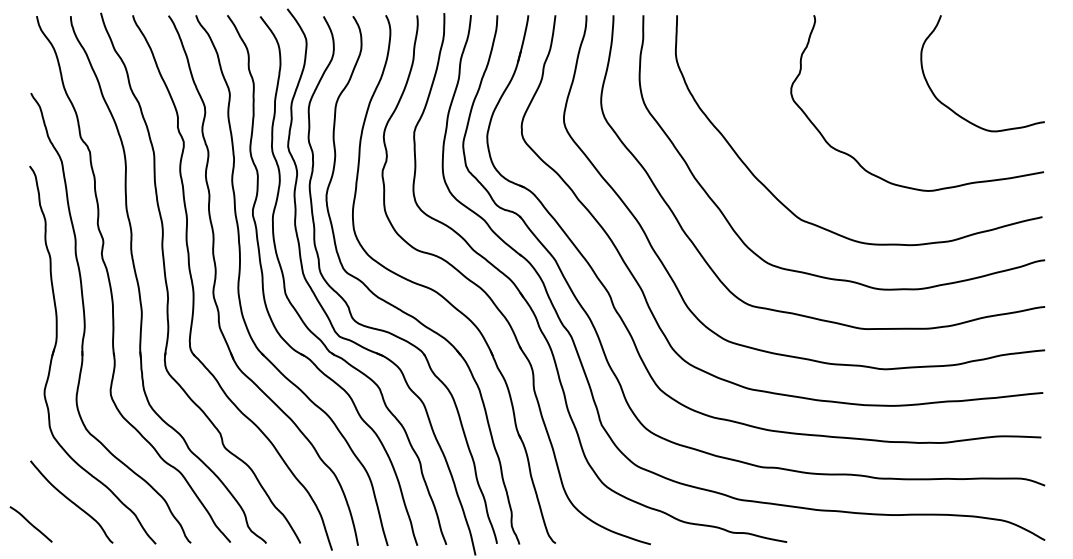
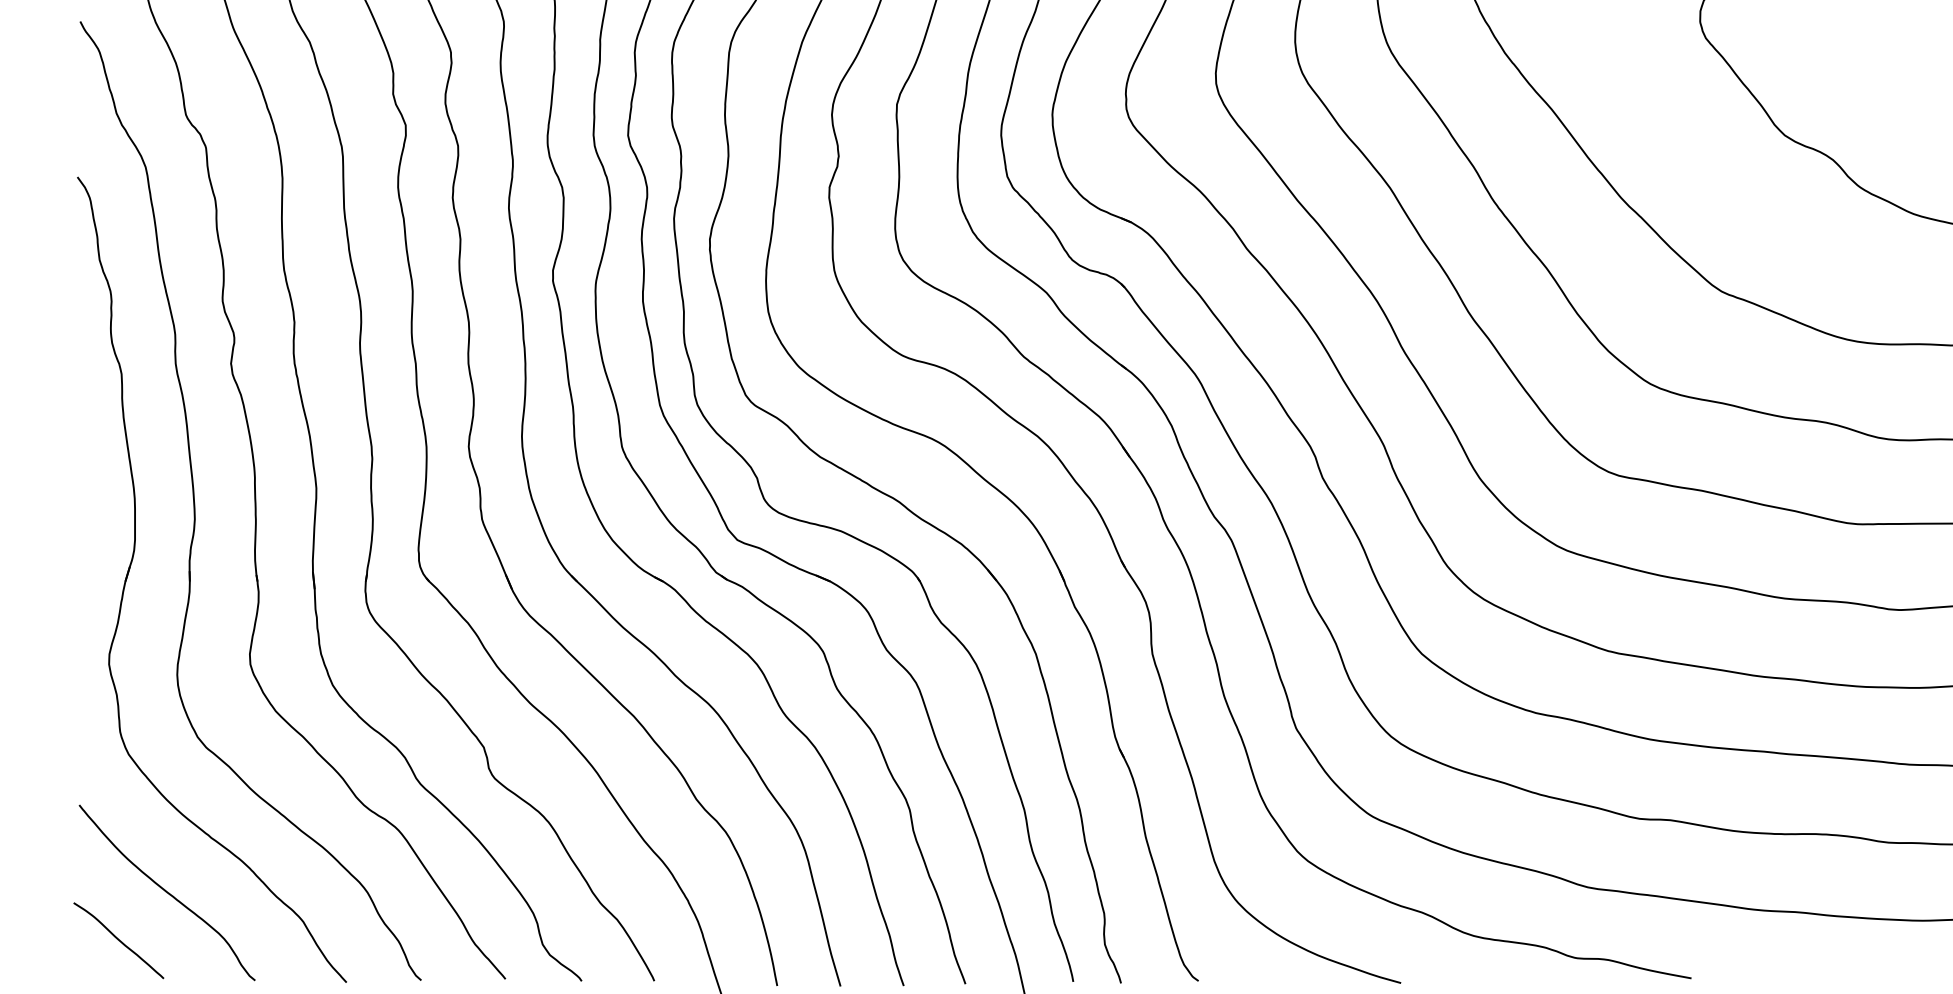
curve: (30, 524) -> (117, 940), moved

